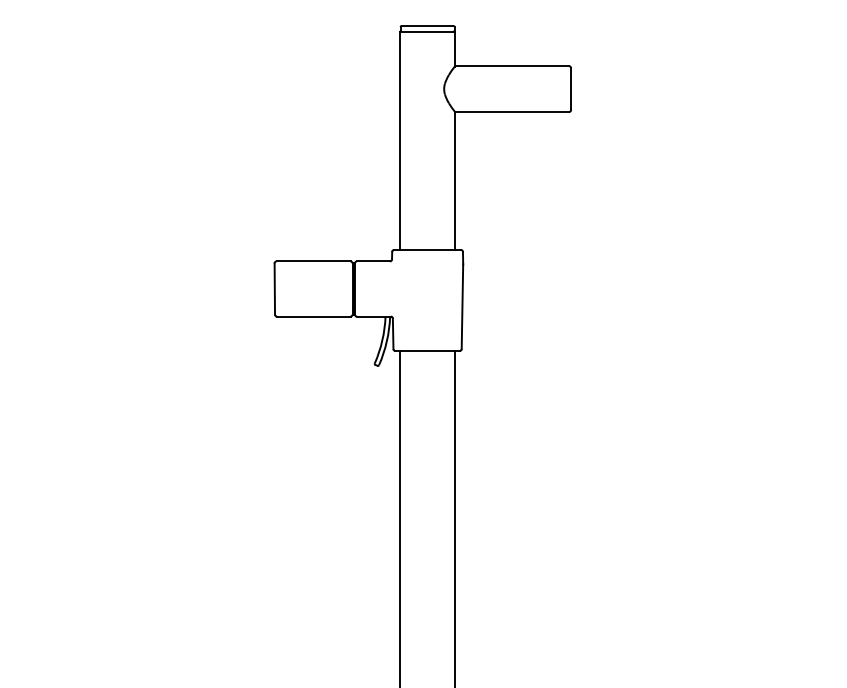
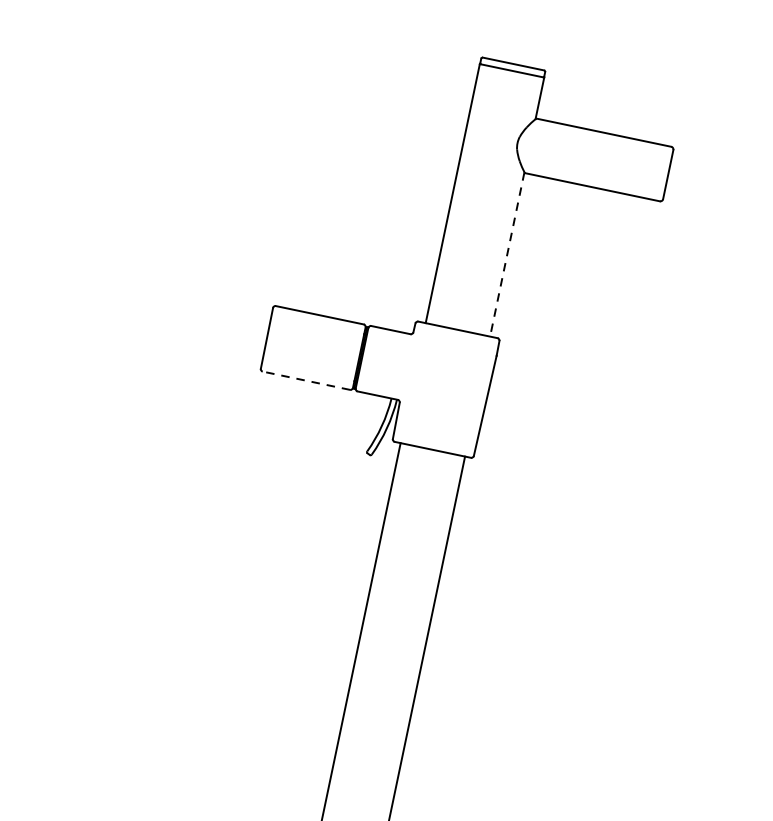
line: (454, 181) -> (506, 255), solid -> dashed
line: (313, 316) -> (306, 380), solid -> dashed

